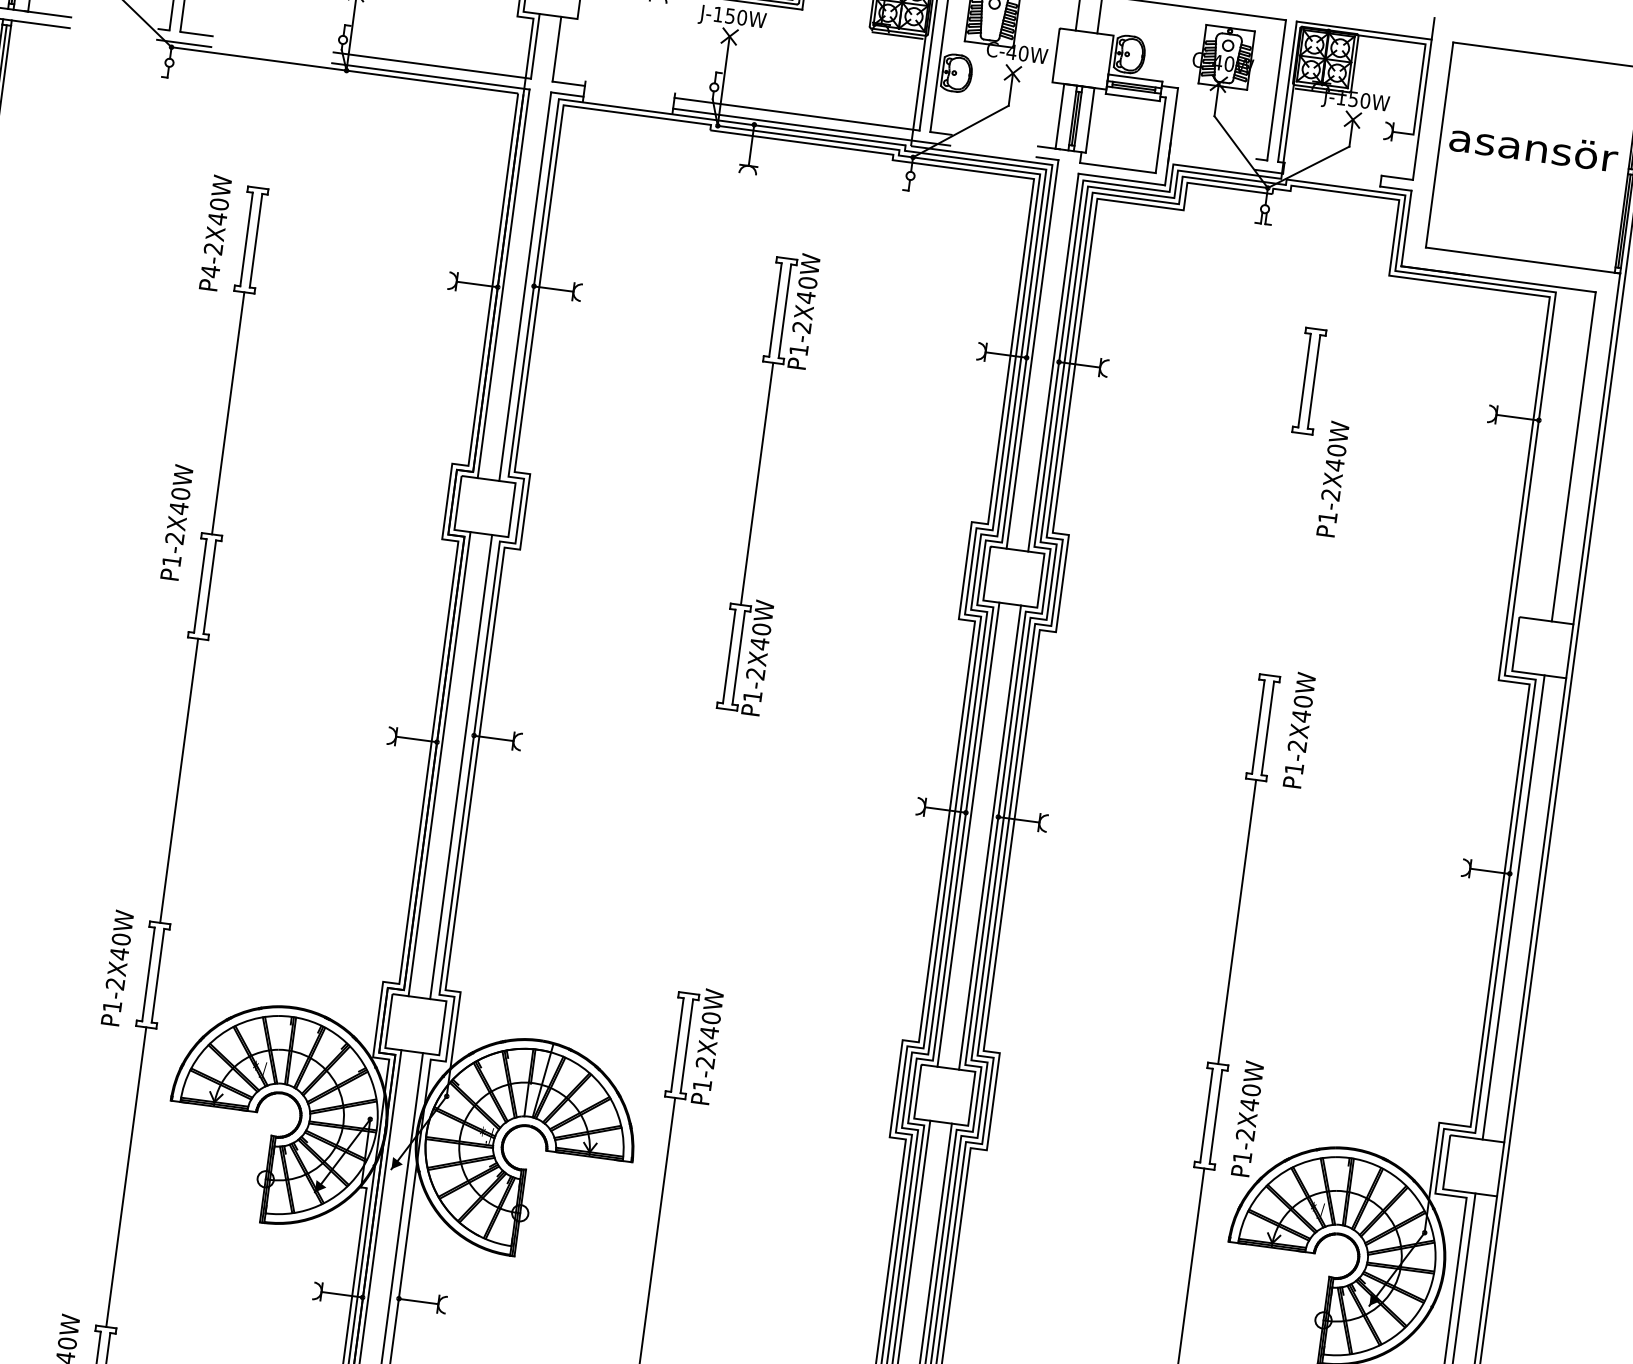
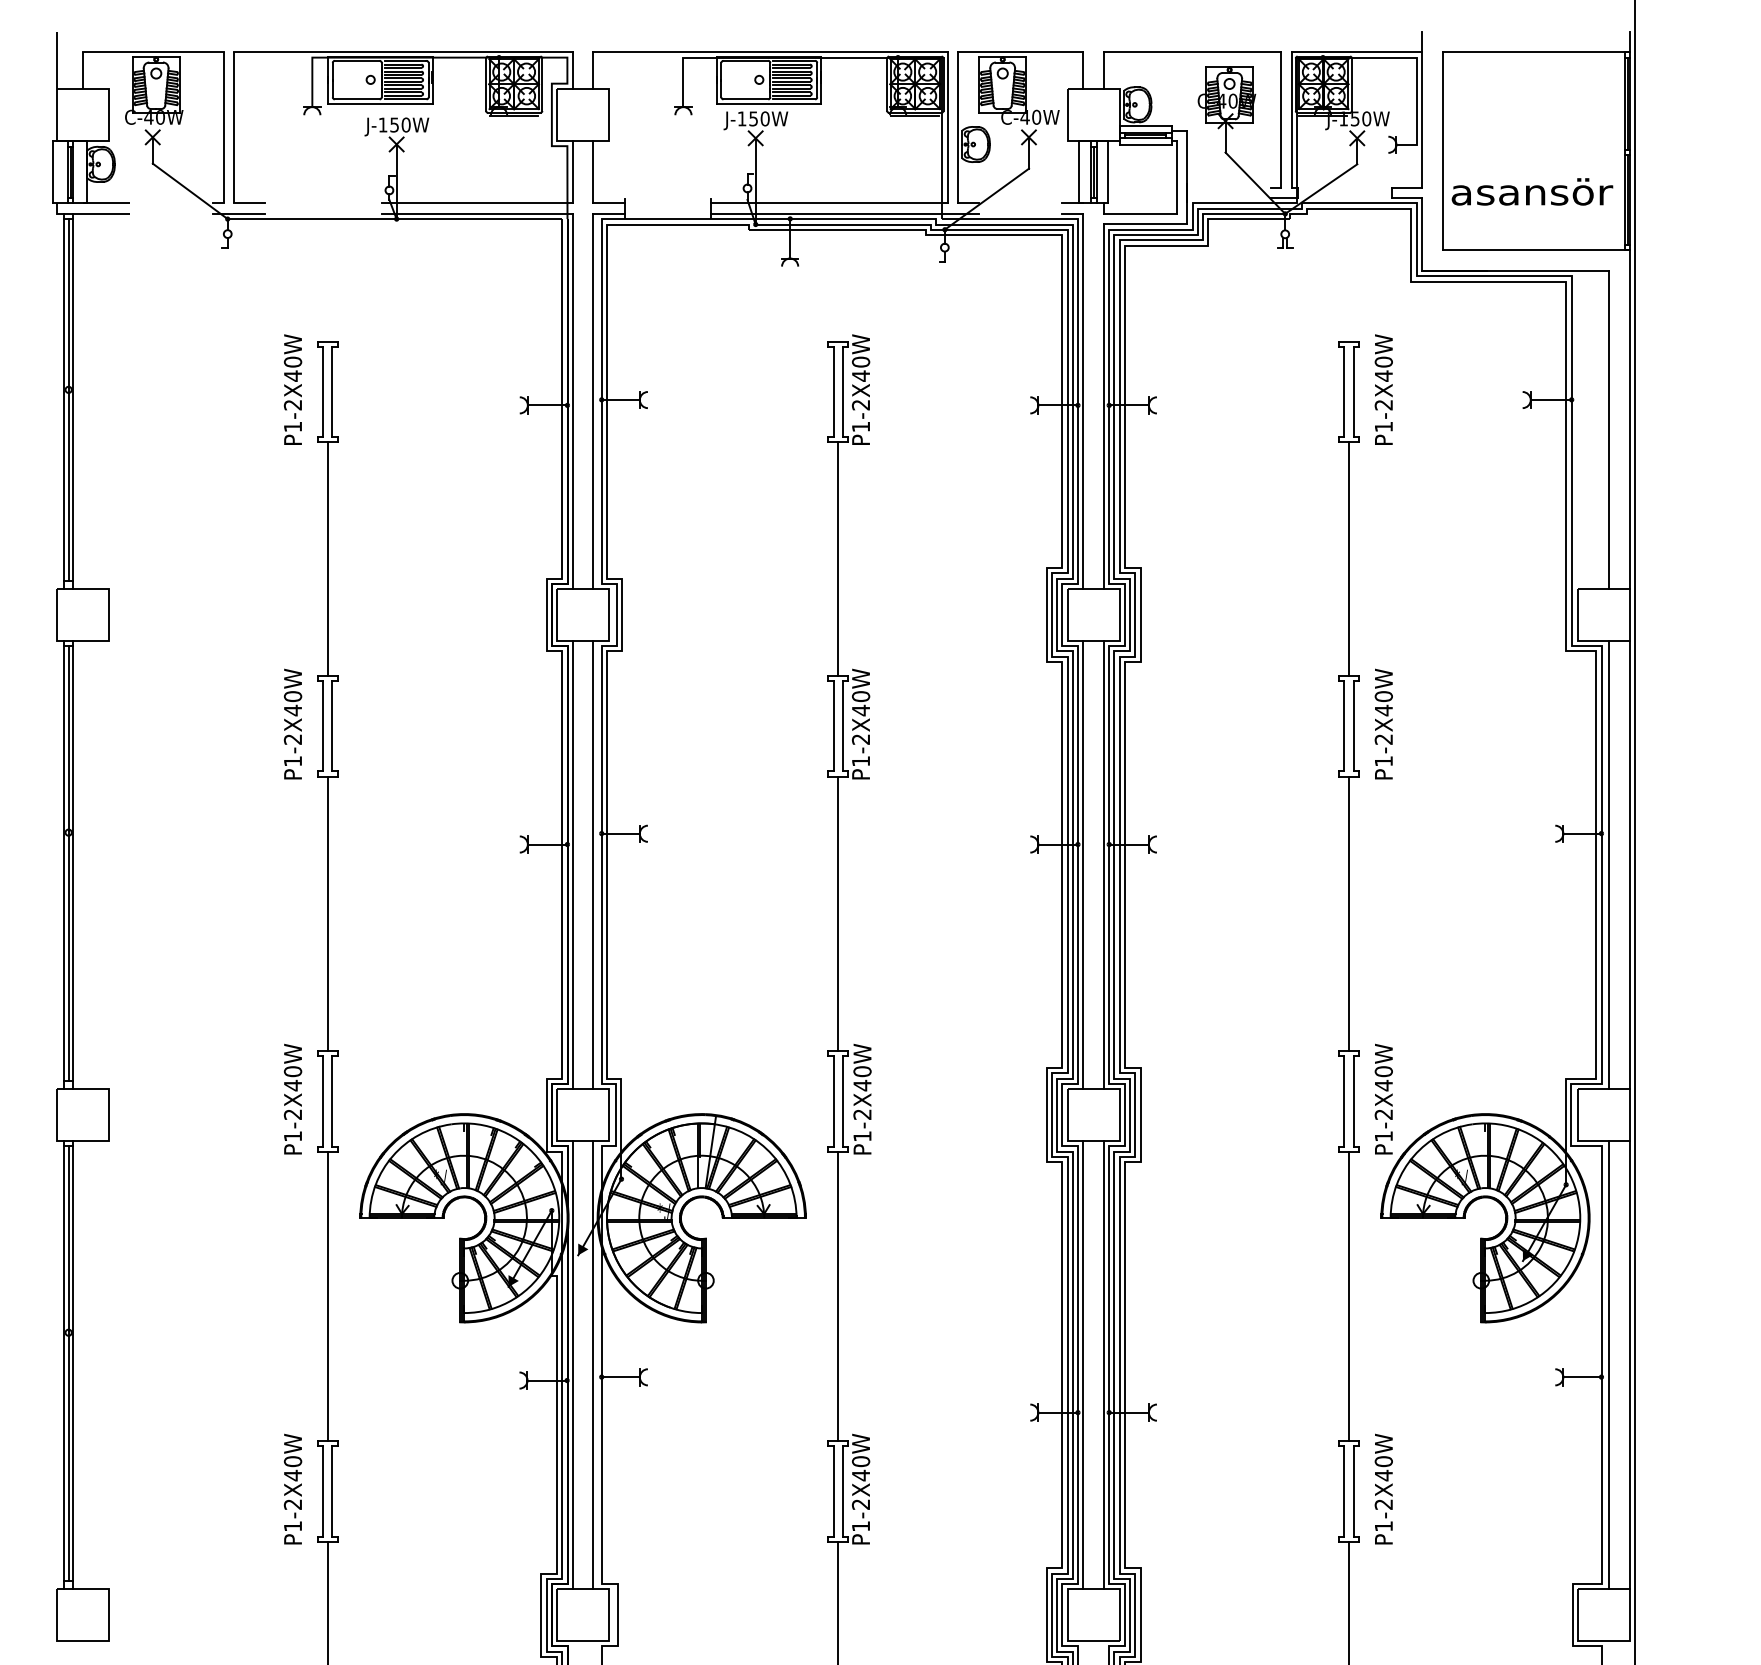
text: (1534, 147) -> (1532, 191), moved
text: (209, 271) -> (292, 426), P4-2X40W -> P1-2X40W
text: (1332, 478) -> (1383, 389), moved
text: (176, 521) -> (292, 723), moved
line: (1285, 553) -> (1348, 558), added
line: (708, 851) -> (838, 913), added

